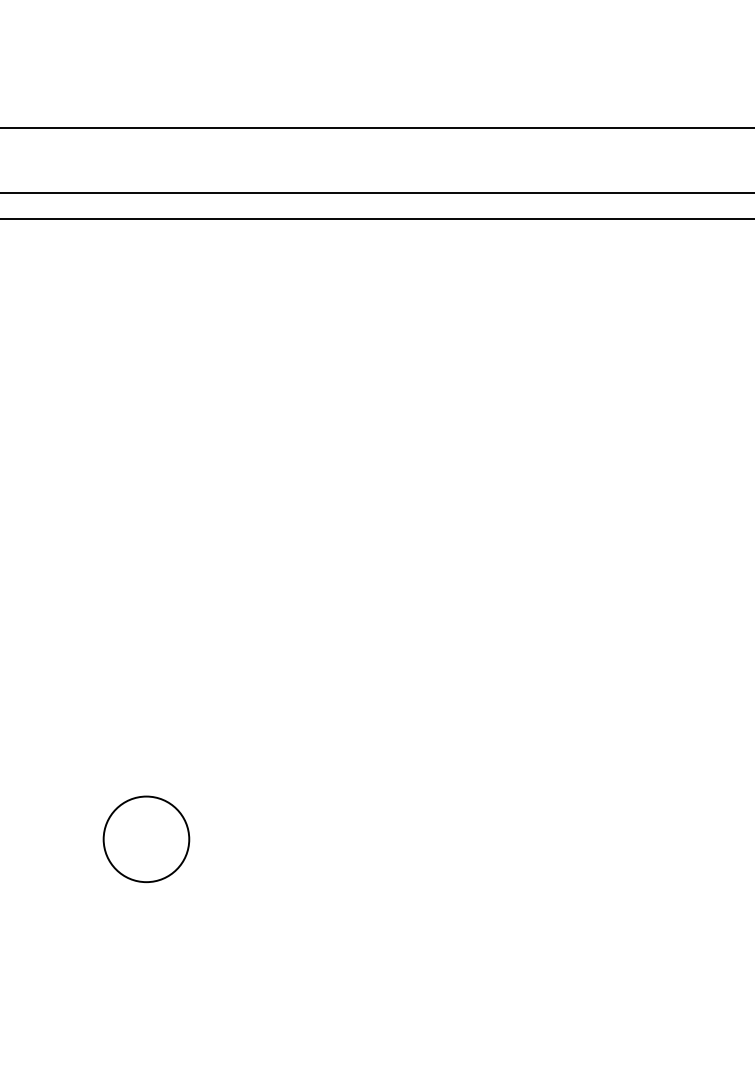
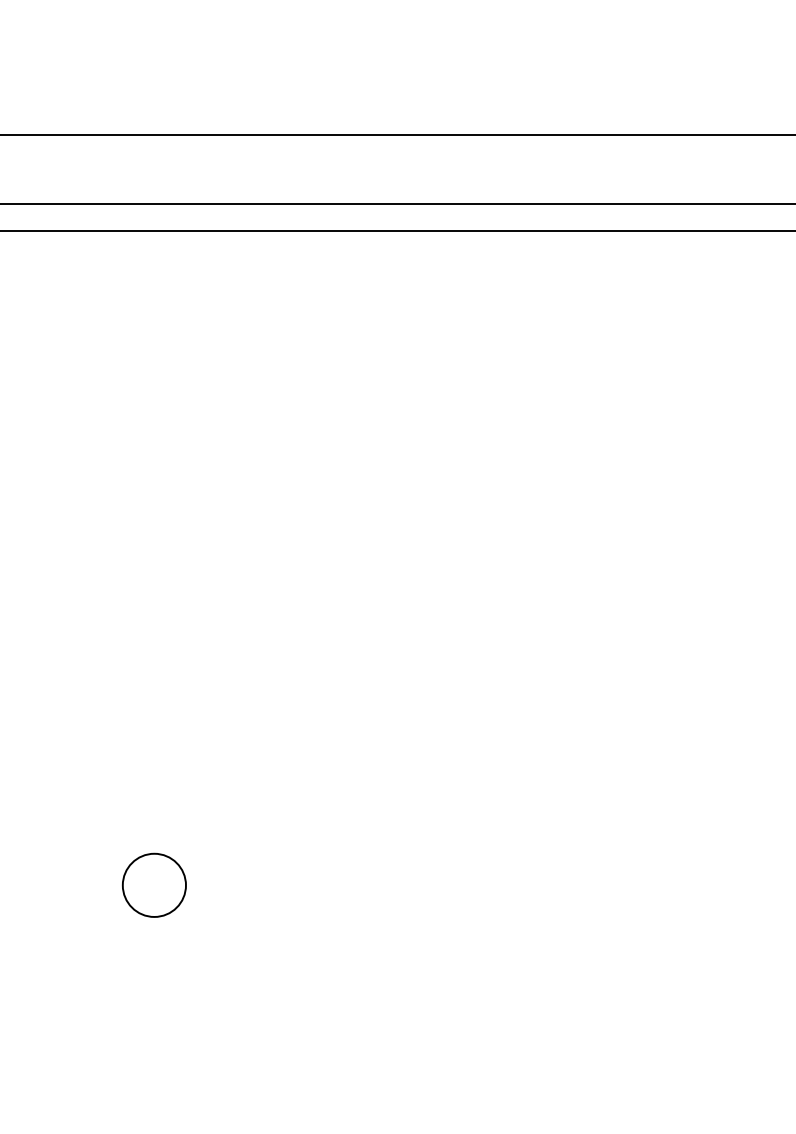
circle: (146, 839) -> (154, 885), size x0.7

